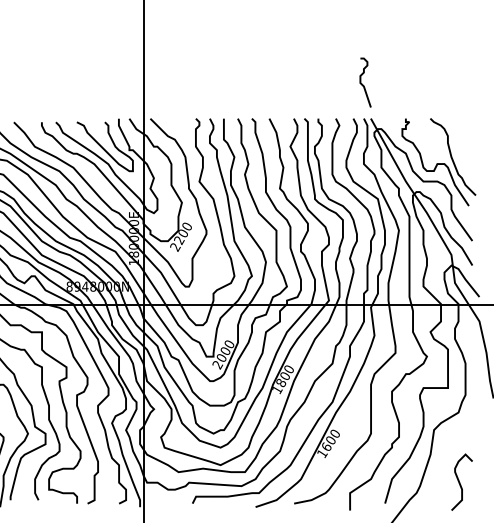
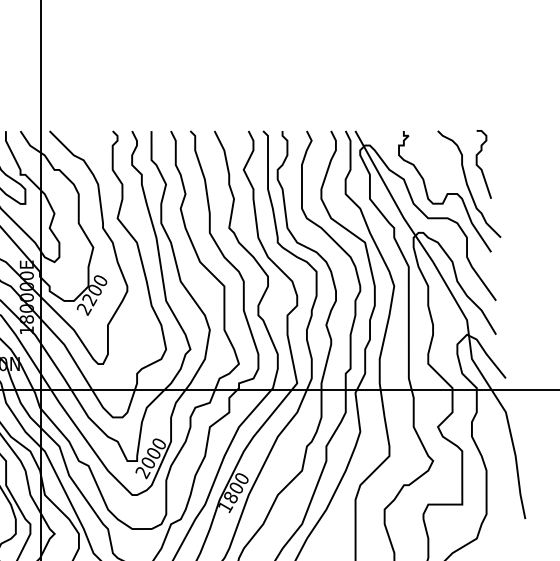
curve: (363, 84) -> (480, 166), moved

